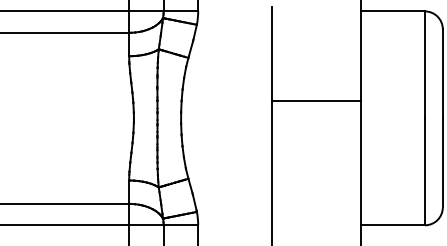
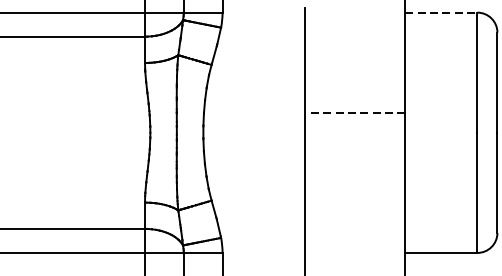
line: (393, 11) -> (442, 12), solid -> dashed
line: (316, 100) -> (355, 112), solid -> dashed

